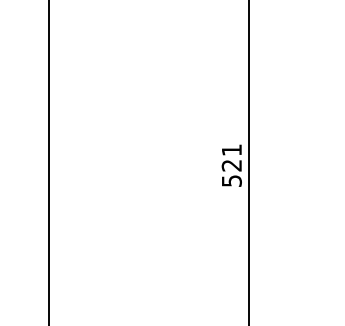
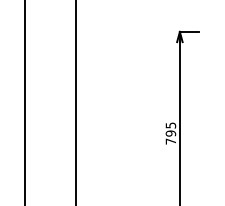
text: (231, 165) -> (170, 133), 521 -> 795

